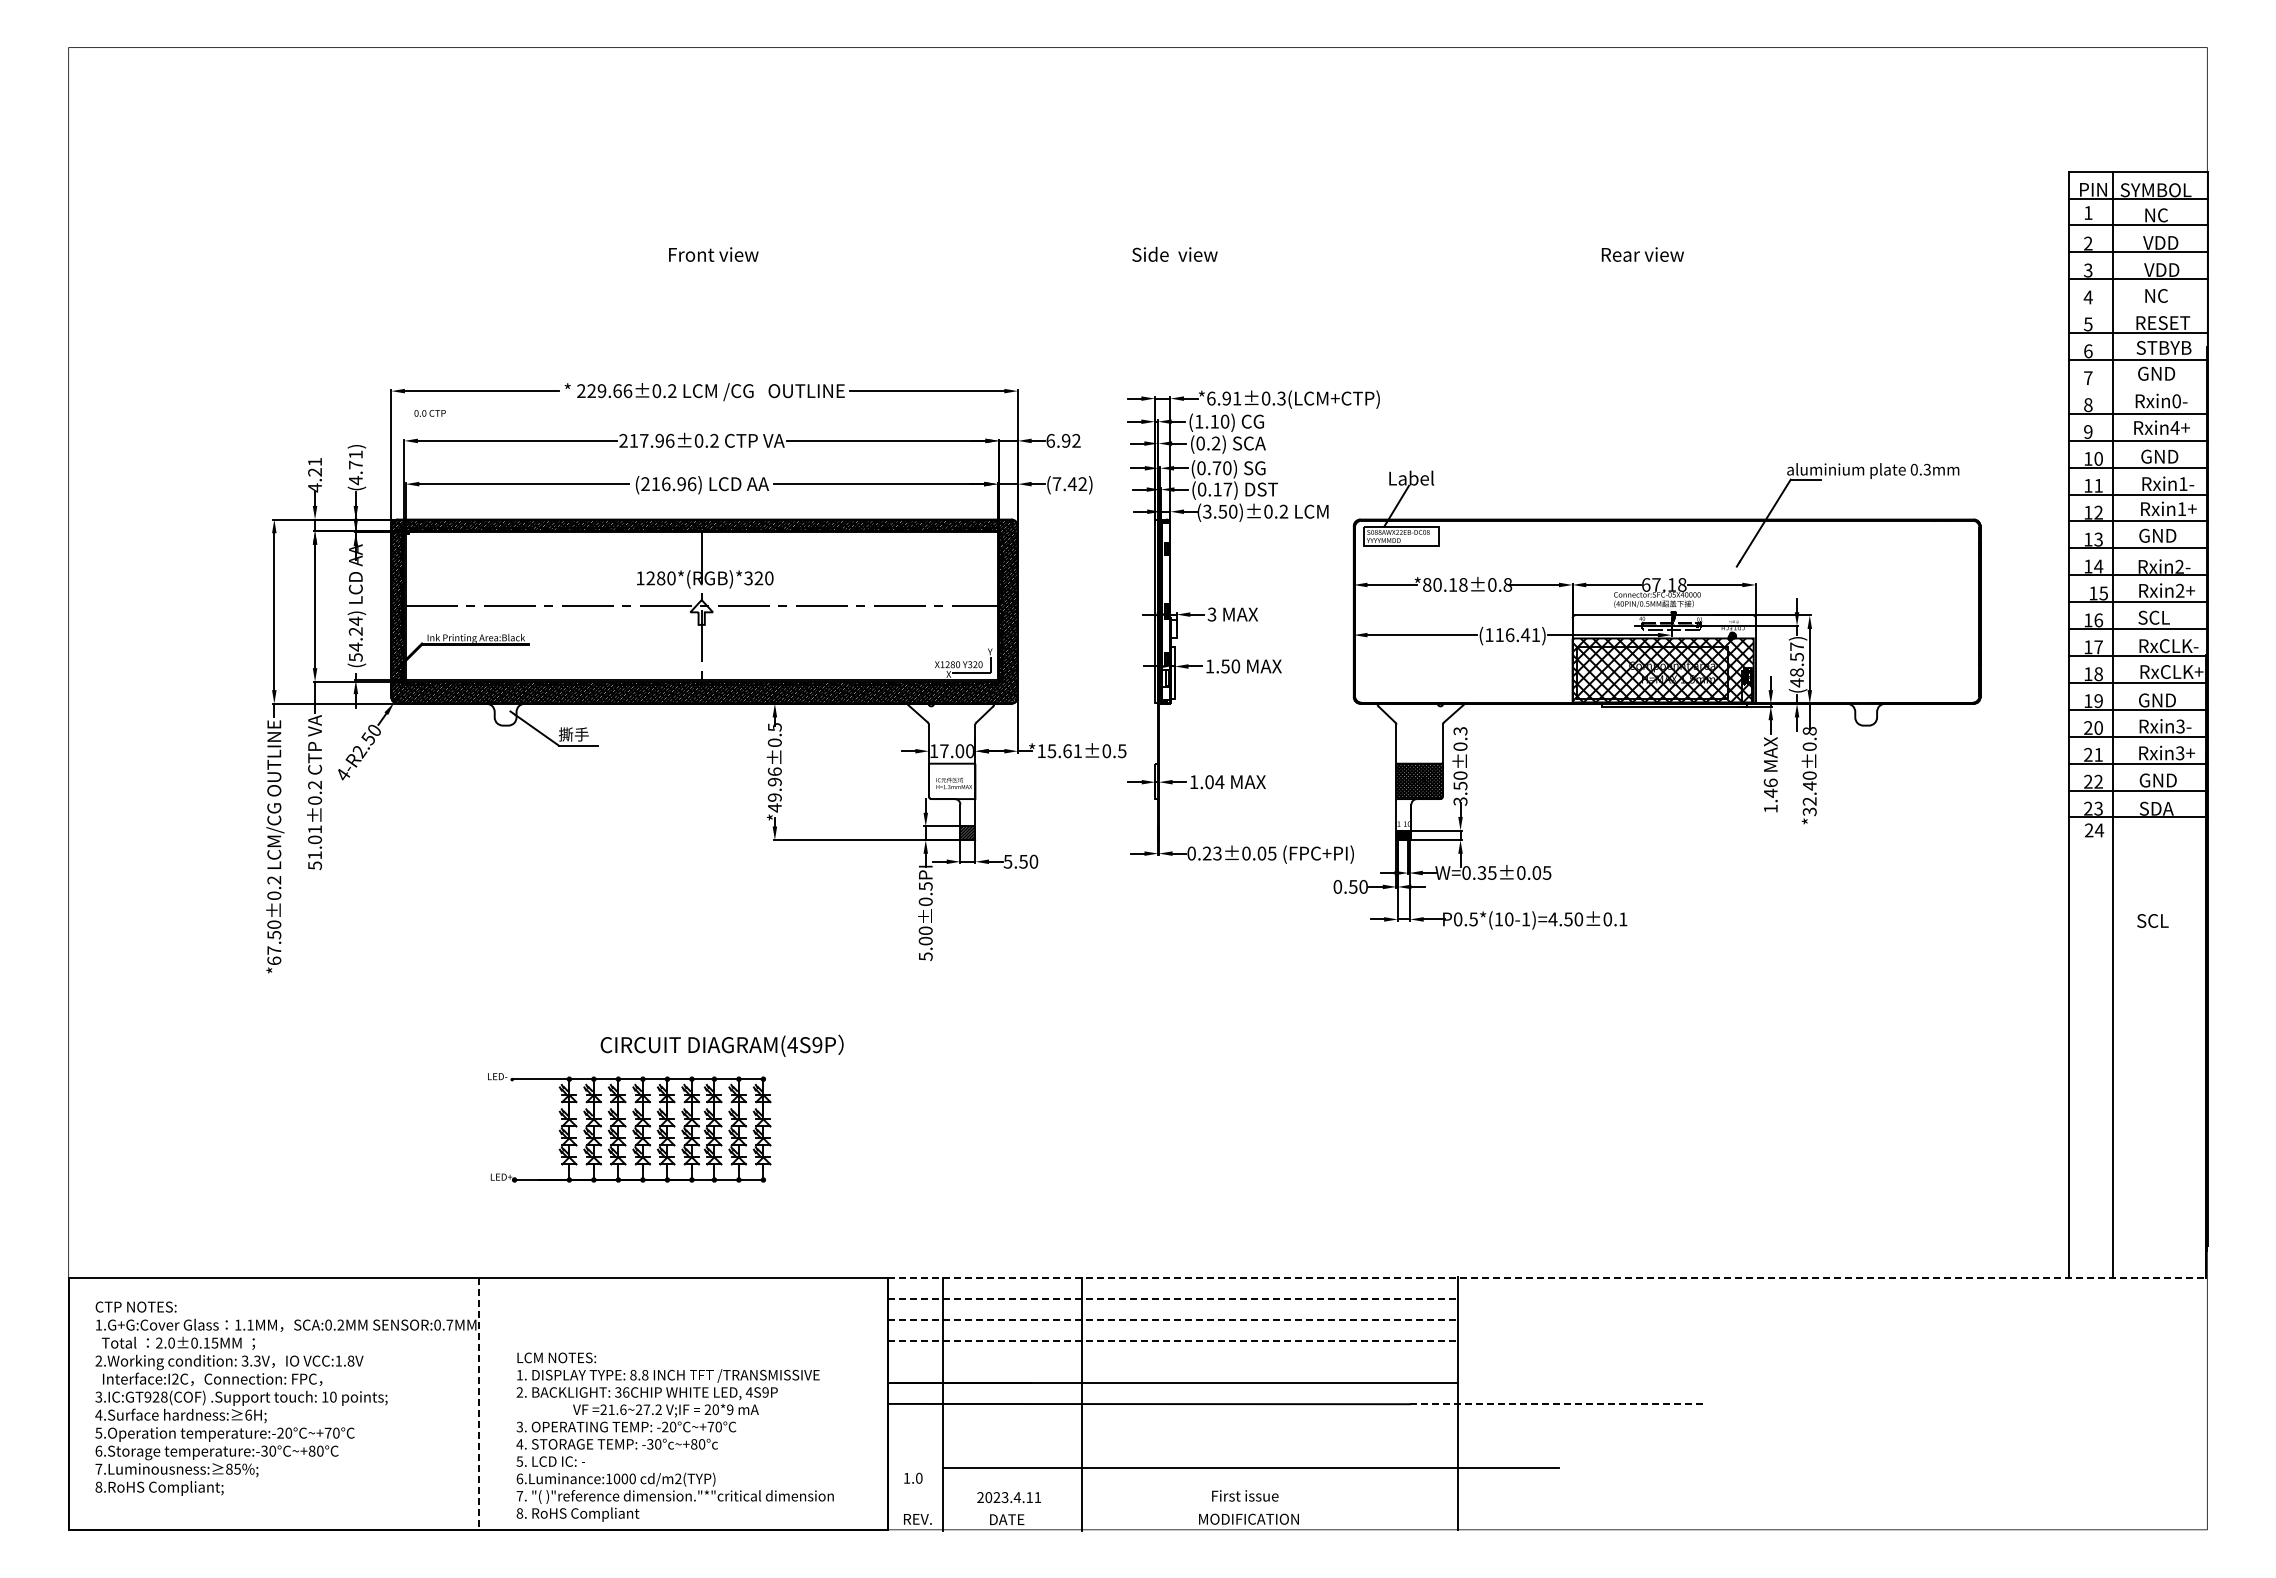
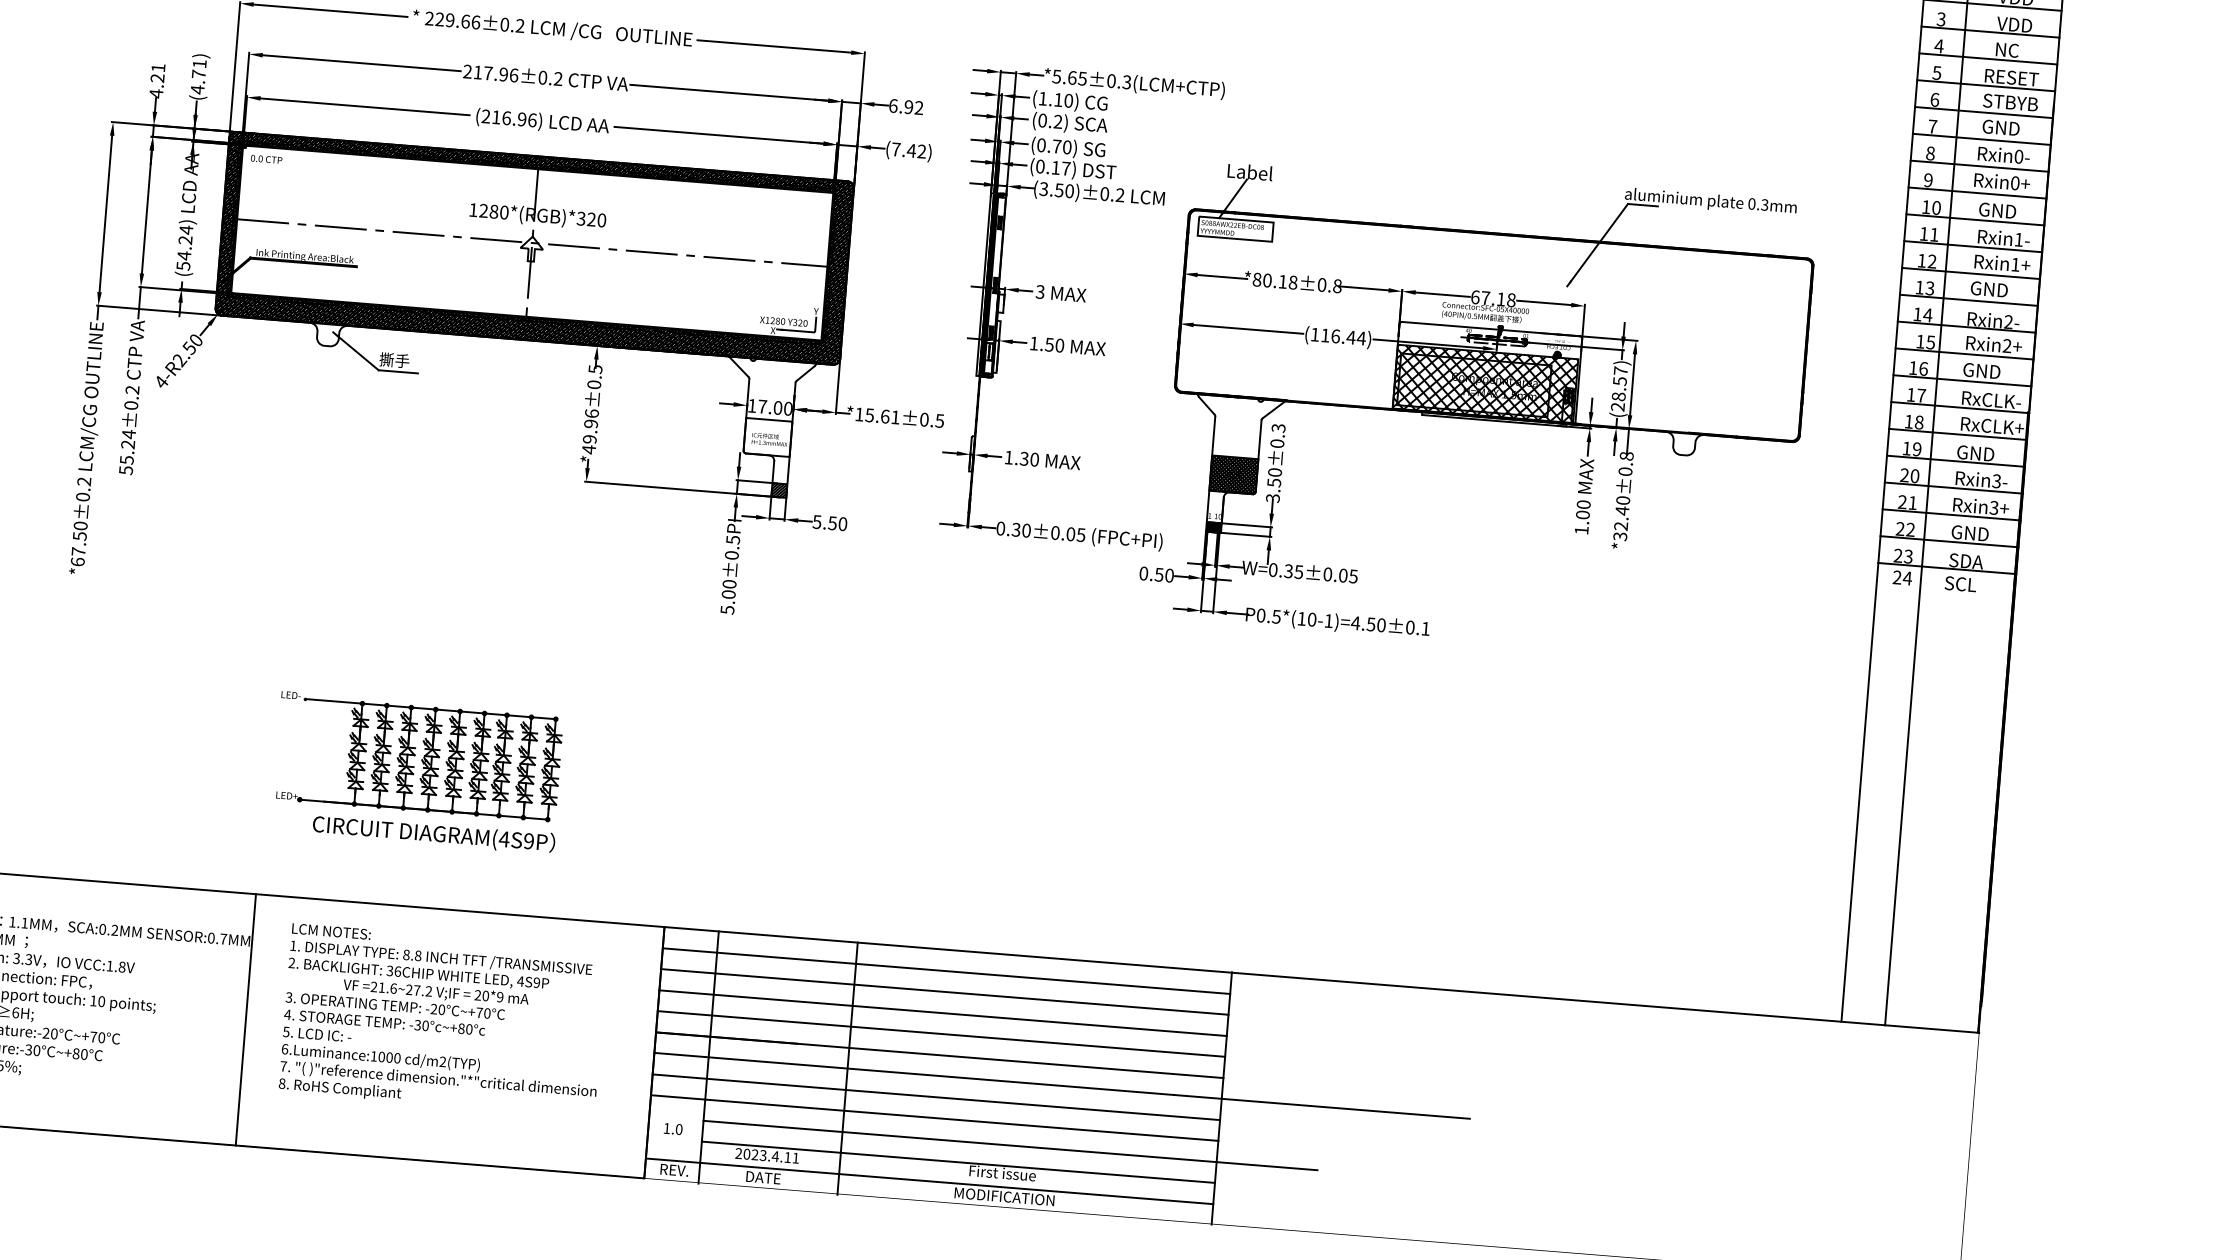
line: (2138, 306) -> (1988, 59), added
line: (2138, 386) -> (1982, 138), added
text: (1224, 398) -> (1070, 77), *6.91±0.3(LCM+CTP) -> *5.65±0.3(LCM+CTP)
text: (429, 413) -> (265, 159), moved
text: (2174, 427) -> (2014, 182), Rxin4+ -> Rxin0+
text: (2156, 617) -> (1981, 370), SCL -> GND
text: (1535, 634) -> (1361, 337), (116.41) -> (116.44)
text: (1796, 682) -> (1617, 406), (48.57) -> (28.57)
text: (1214, 782) -> (1029, 459), 1.04 -> 1.30
text: (1770, 787) -> (1583, 509), 1.46 -> 1.00
text: (315, 842) -> (128, 447), 51.01±0.2 -> 55.24±0.2
text: (1211, 853) -> (1020, 530), 0.23±0.05 -> 0.30±0.05
text: (2152, 920) -> (1960, 583), moved
text: (721, 1045) -> (433, 834), moved
line: (1548, 1277) -> (1322, 979), dashed -> solid
line: (1172, 1299) -> (945, 971), dashed -> solid
line: (1172, 1319) -> (944, 991), dashed -> solid
line: (1172, 1341) -> (942, 1013), dashed -> solid
line: (1172, 1362) -> (940, 1034), added
line: (478, 1404) -> (245, 1020), dashed -> solid
line: (1558, 1404) -> (1322, 1107), dashed -> solid
line: (1172, 1425) -> (935, 1097), added
text: (674, 1436) -> (442, 1019), moved
line: (1172, 1446) -> (934, 1118), added
line: (1199, 1488) -> (957, 1162), added
line: (1172, 1509) -> (929, 1180), added

